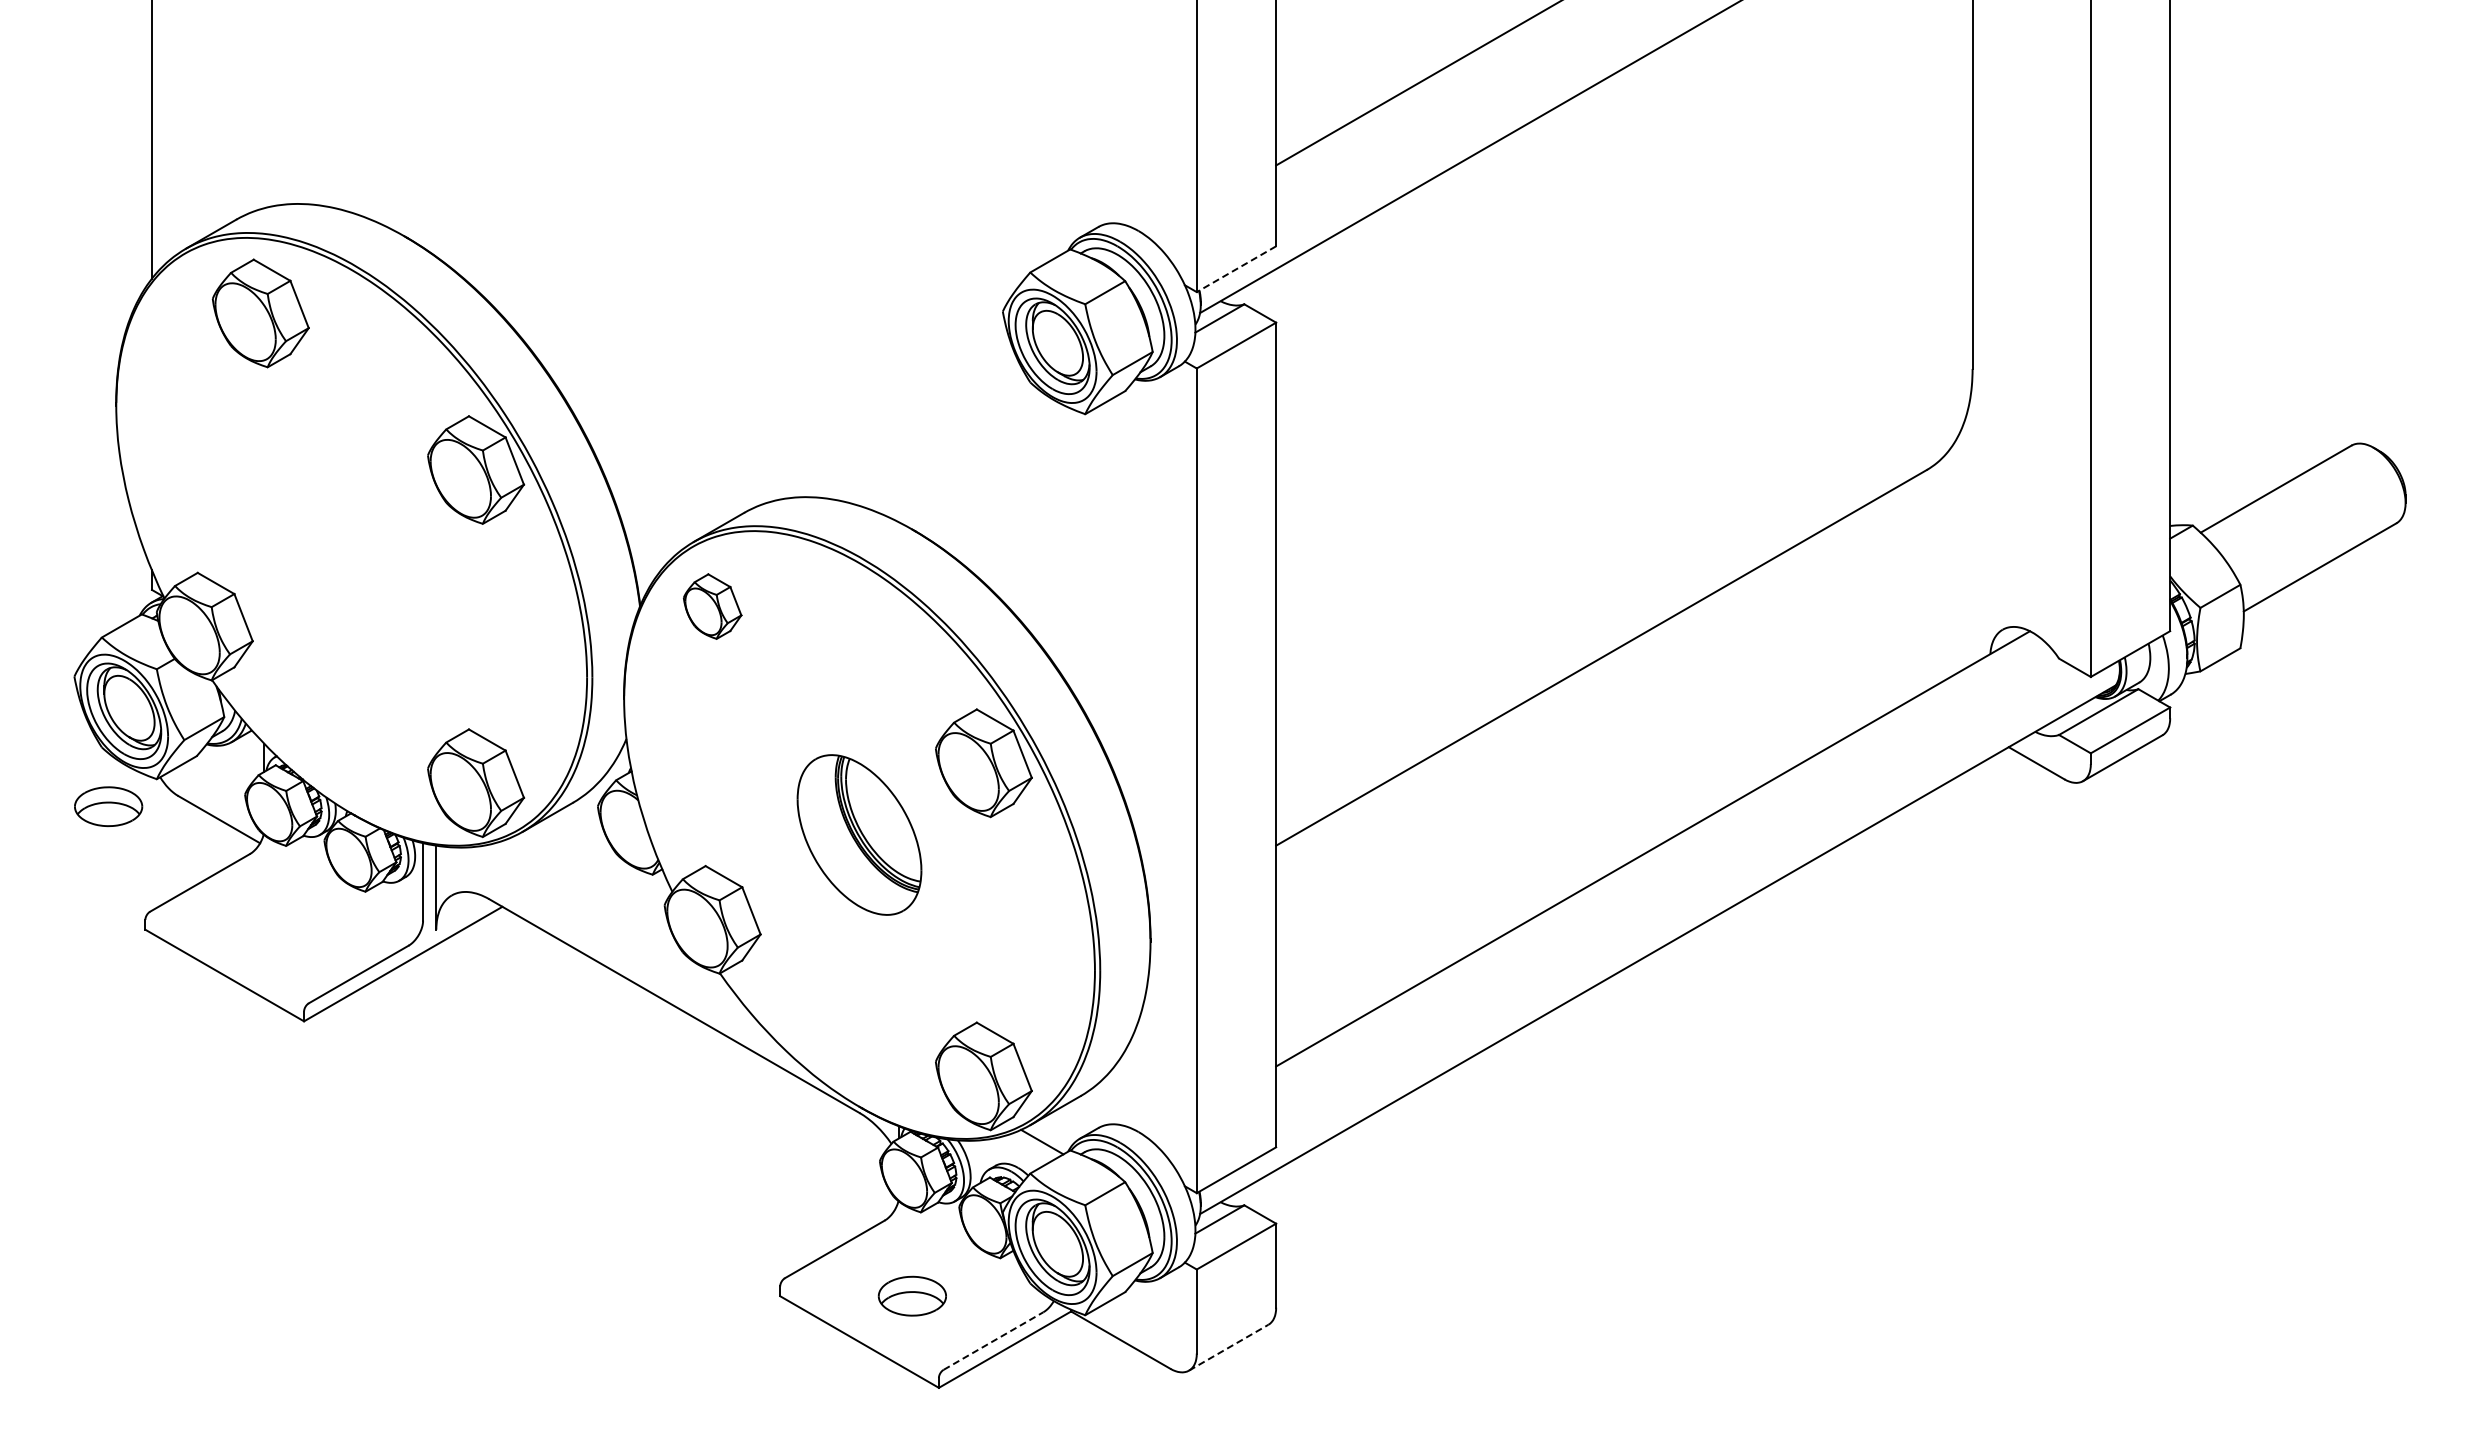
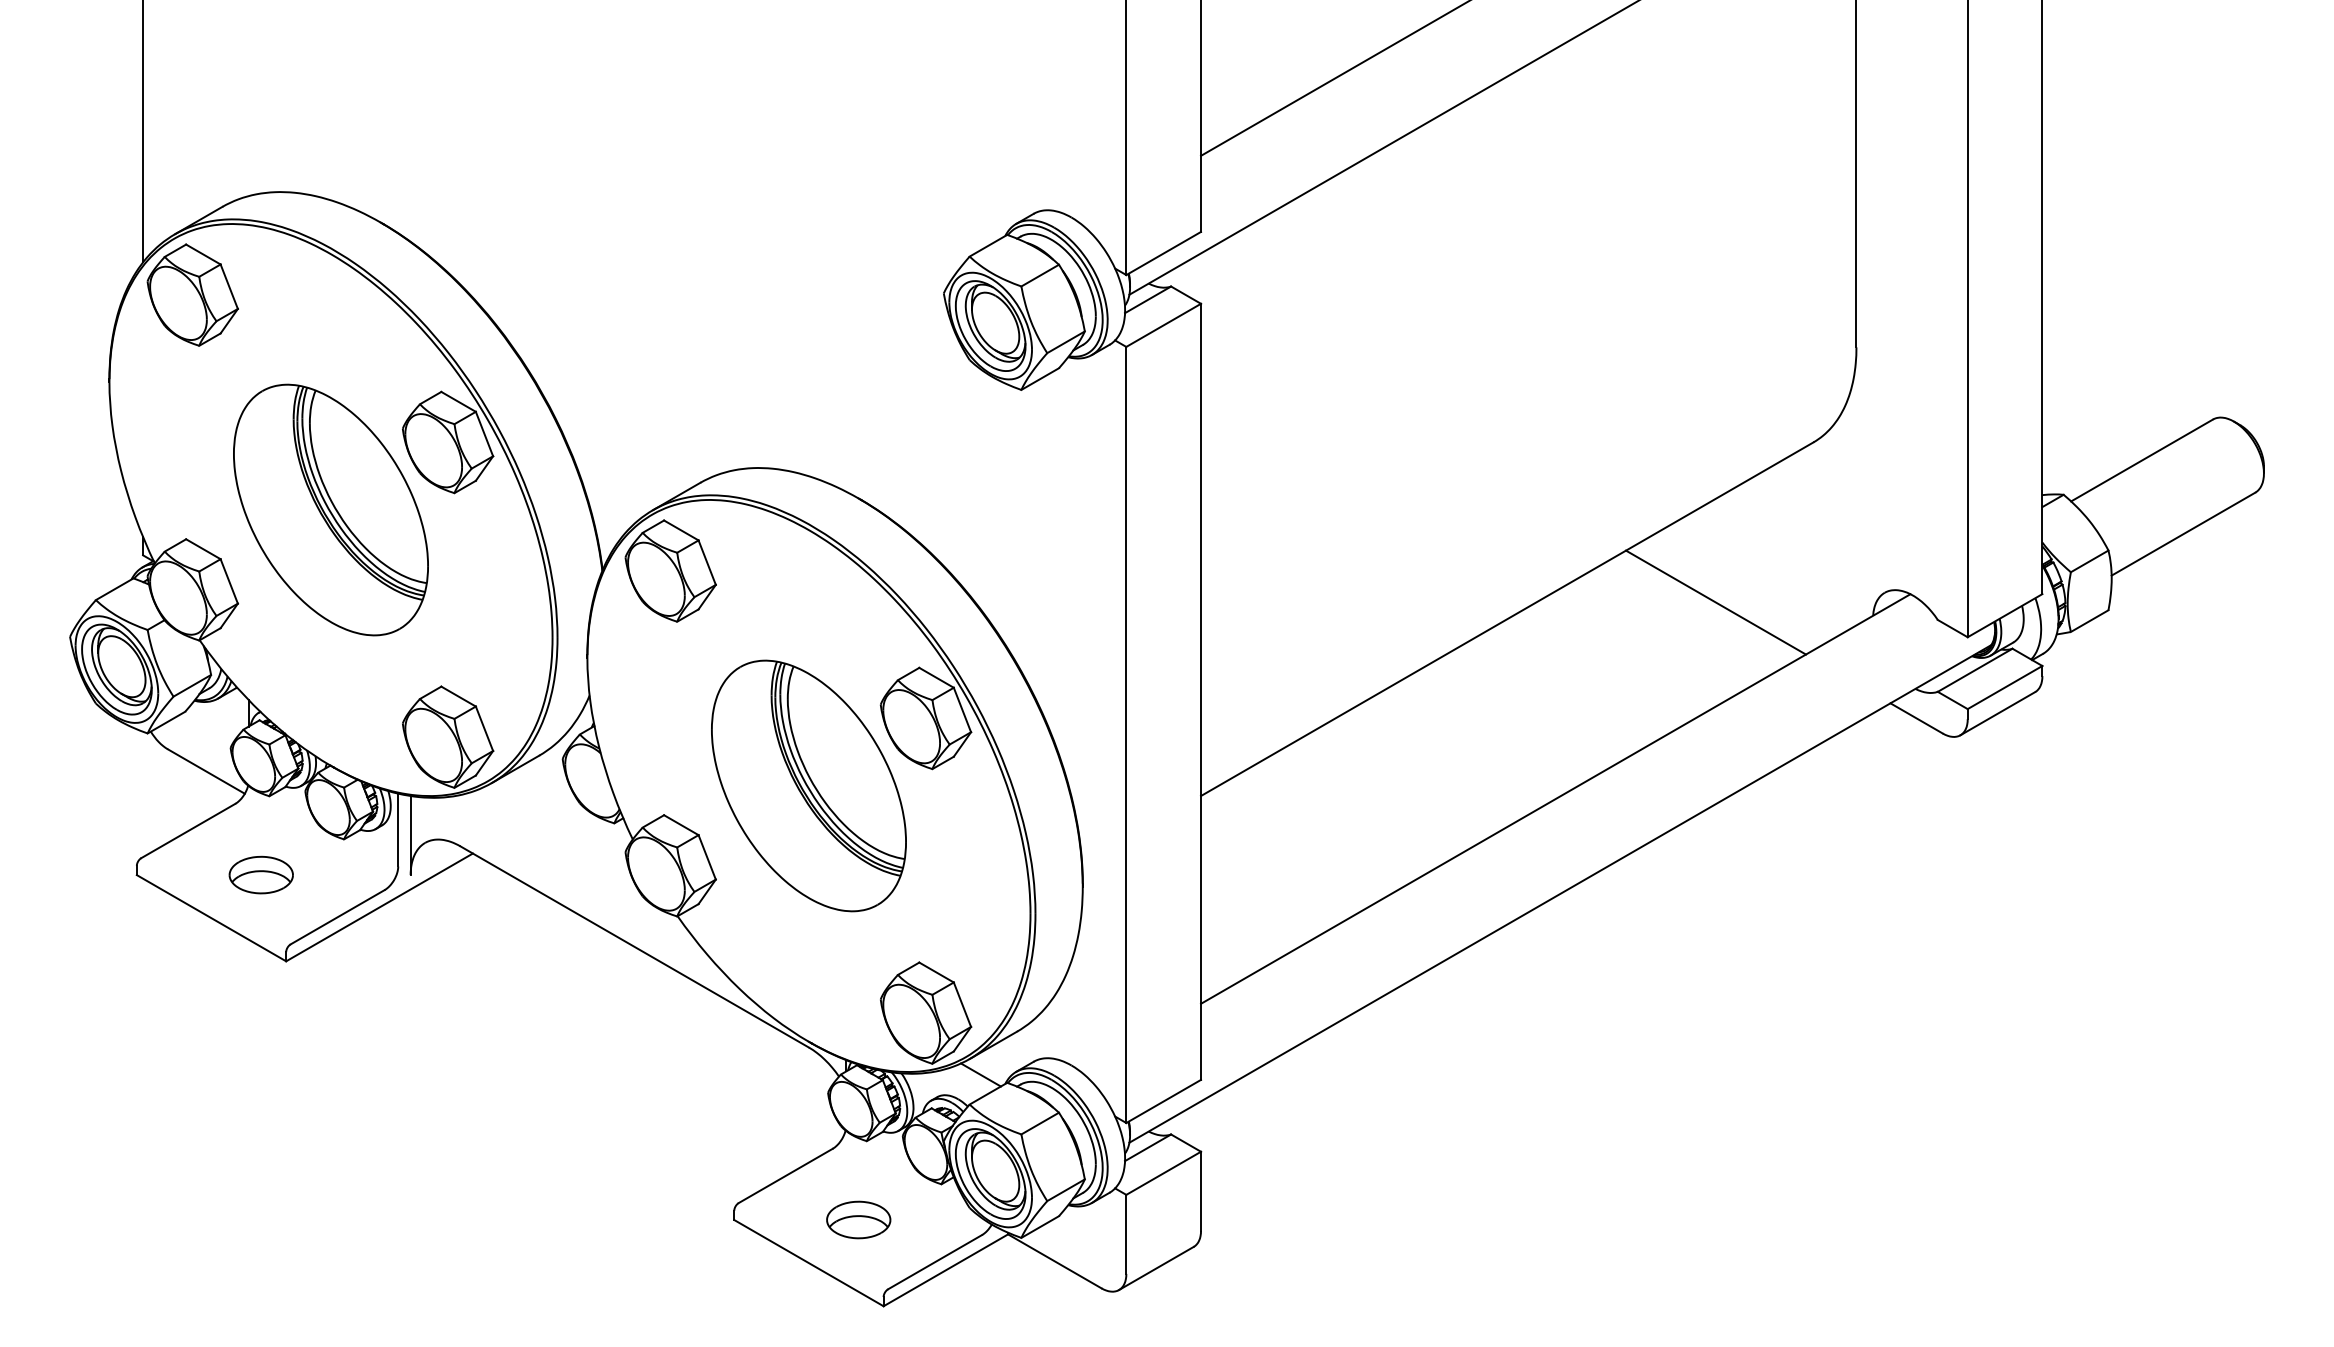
line: (1236, 269) -> (1163, 253), dashed -> solid
part: (260, 313) -> (192, 295), moved
part: (351, 541) -> (330, 509), added
part: (712, 606) -> (670, 570), size x1.67
line: (1822, 639) -> (1715, 601), added
part: (108, 806) -> (261, 874), moved
part: (859, 834) -> (808, 785), size x1.67
line: (993, 1341) -> (935, 1262), dashed -> solid
line: (1228, 1347) -> (1156, 1268), dashed -> solid

